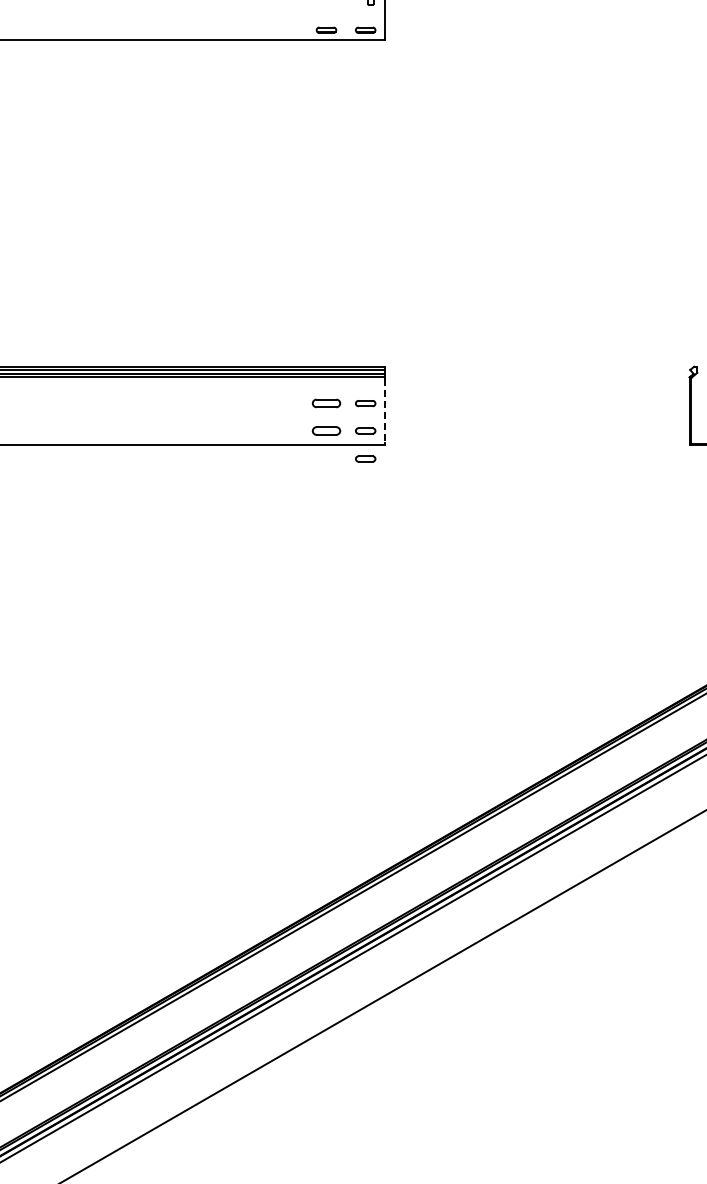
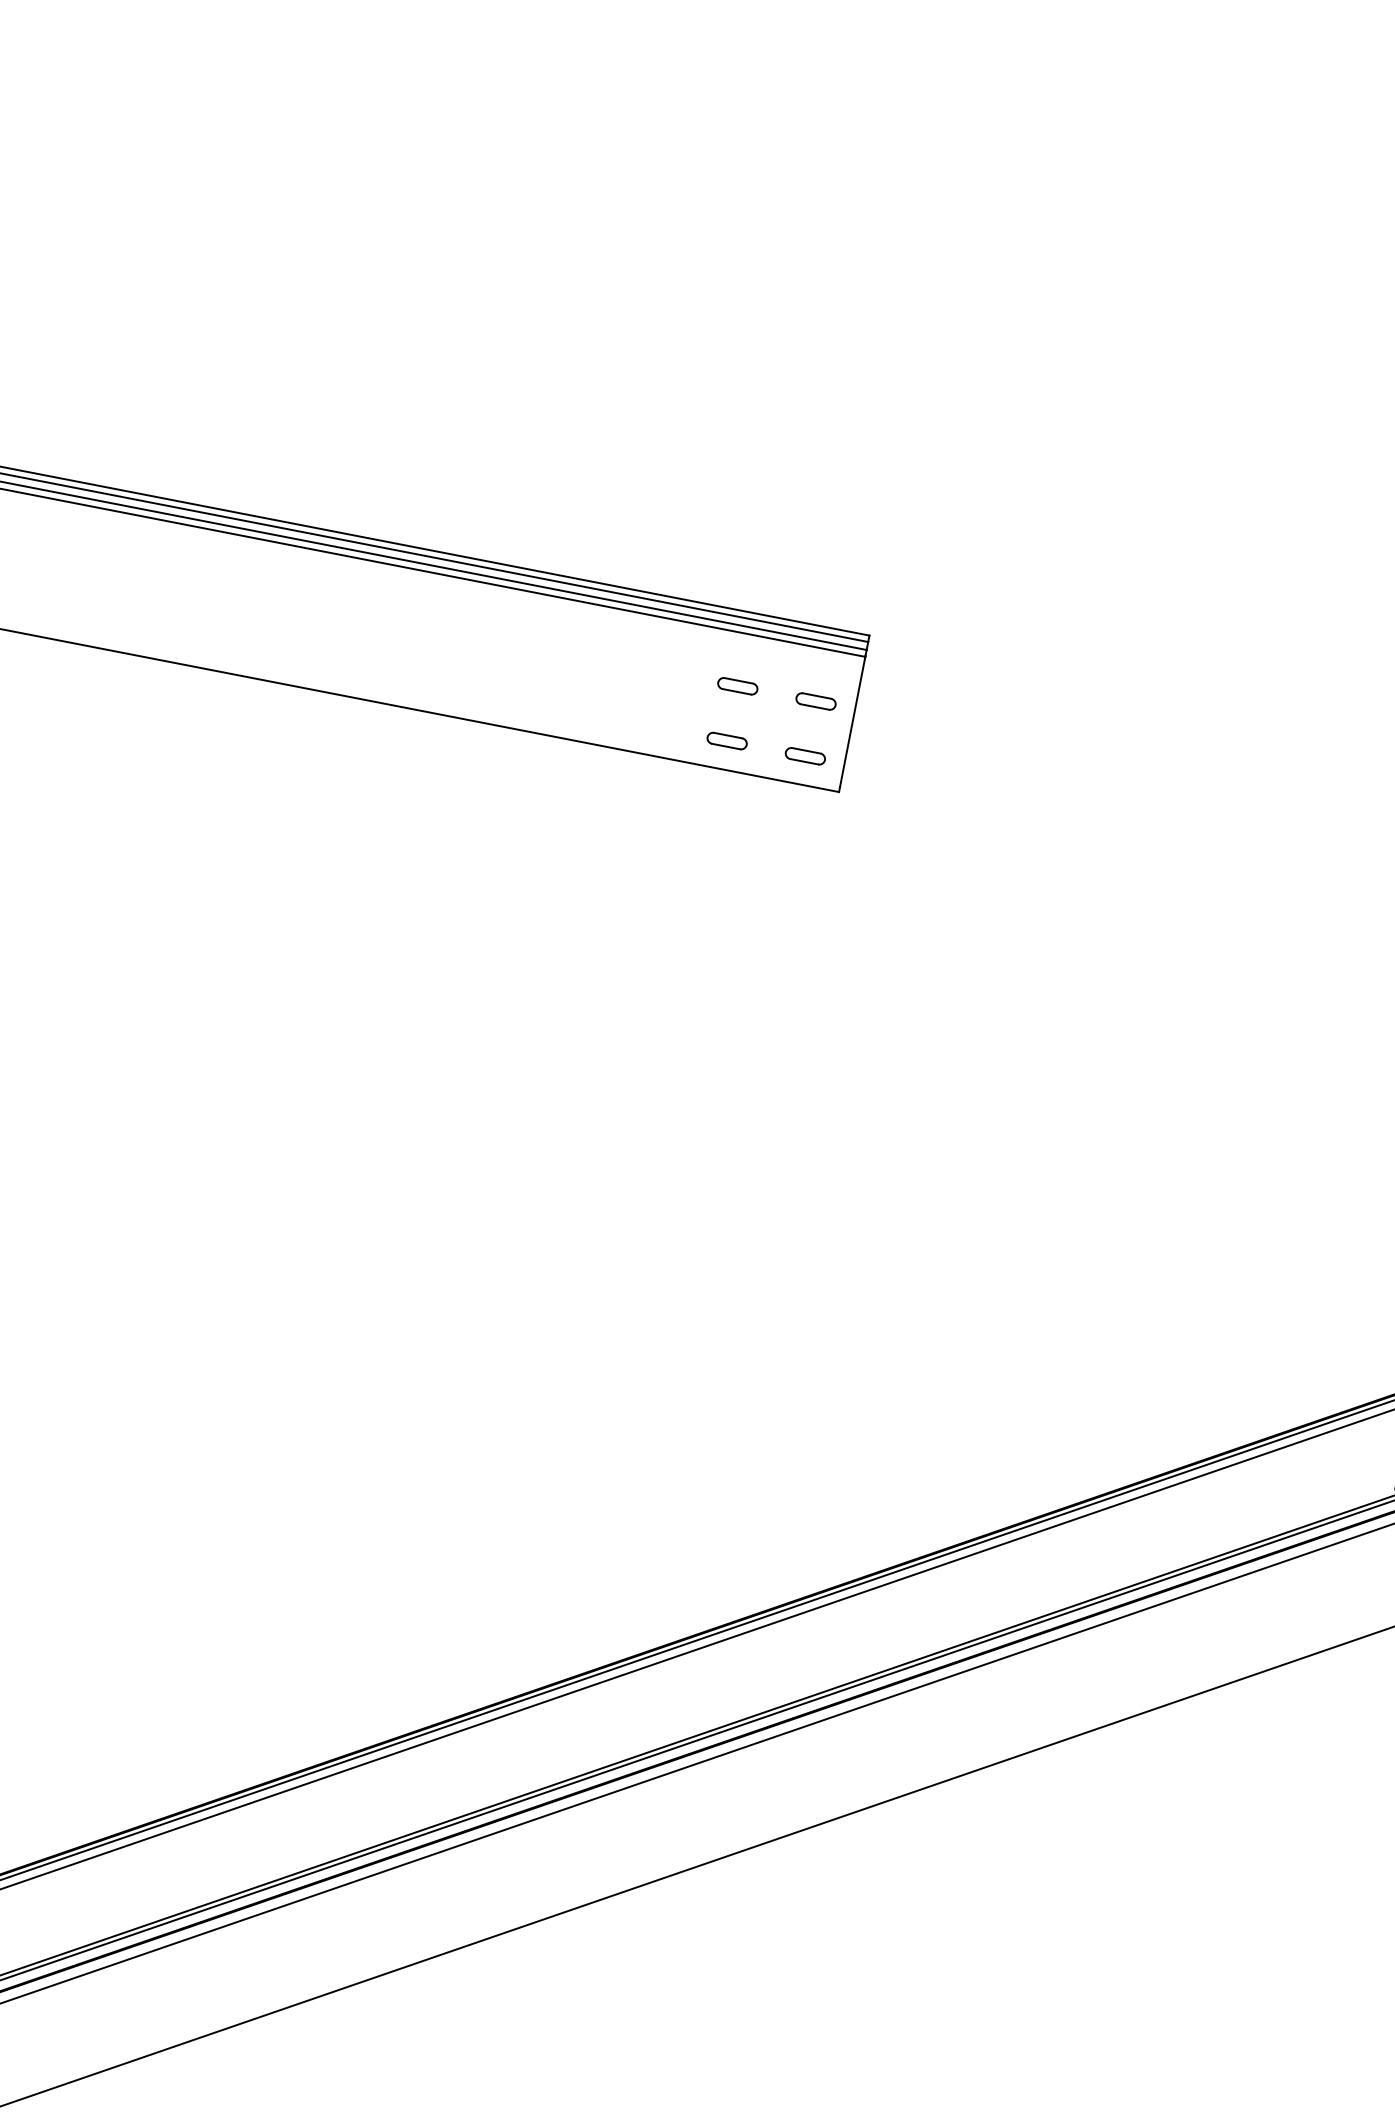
part: (326, 403) -> (737, 686), size x0.71
line: (385, 411) -> (852, 724), dashed -> solid
part: (326, 430) -> (727, 740), size x0.71
part: (365, 458) -> (794, 811), removed

